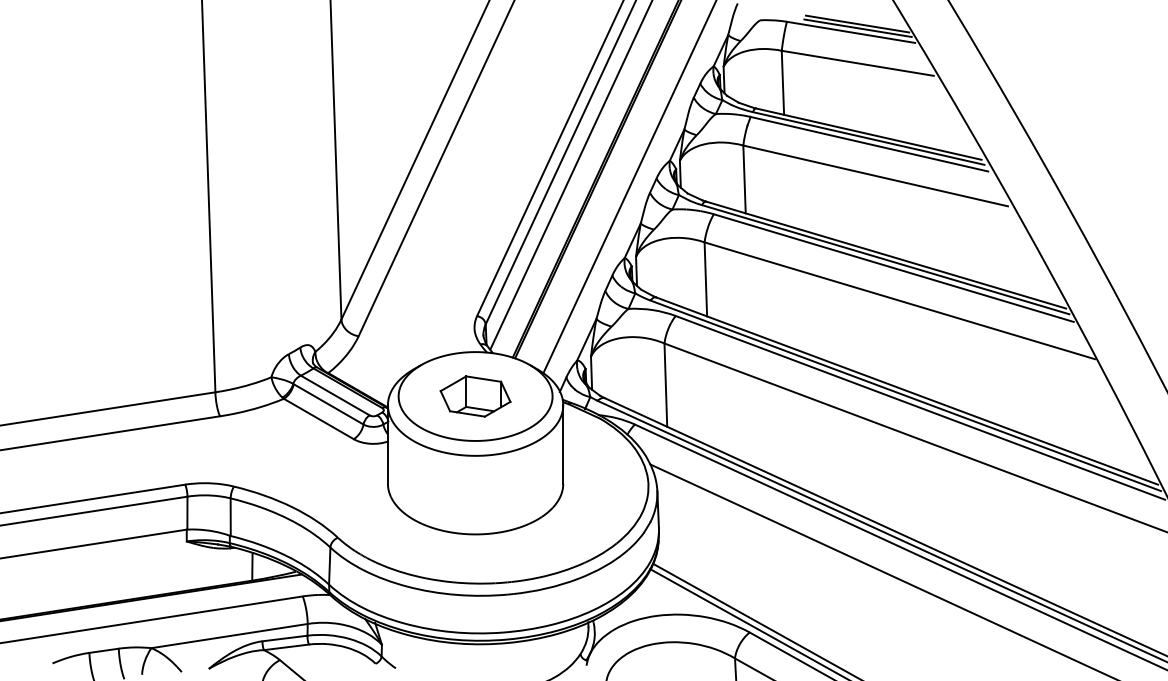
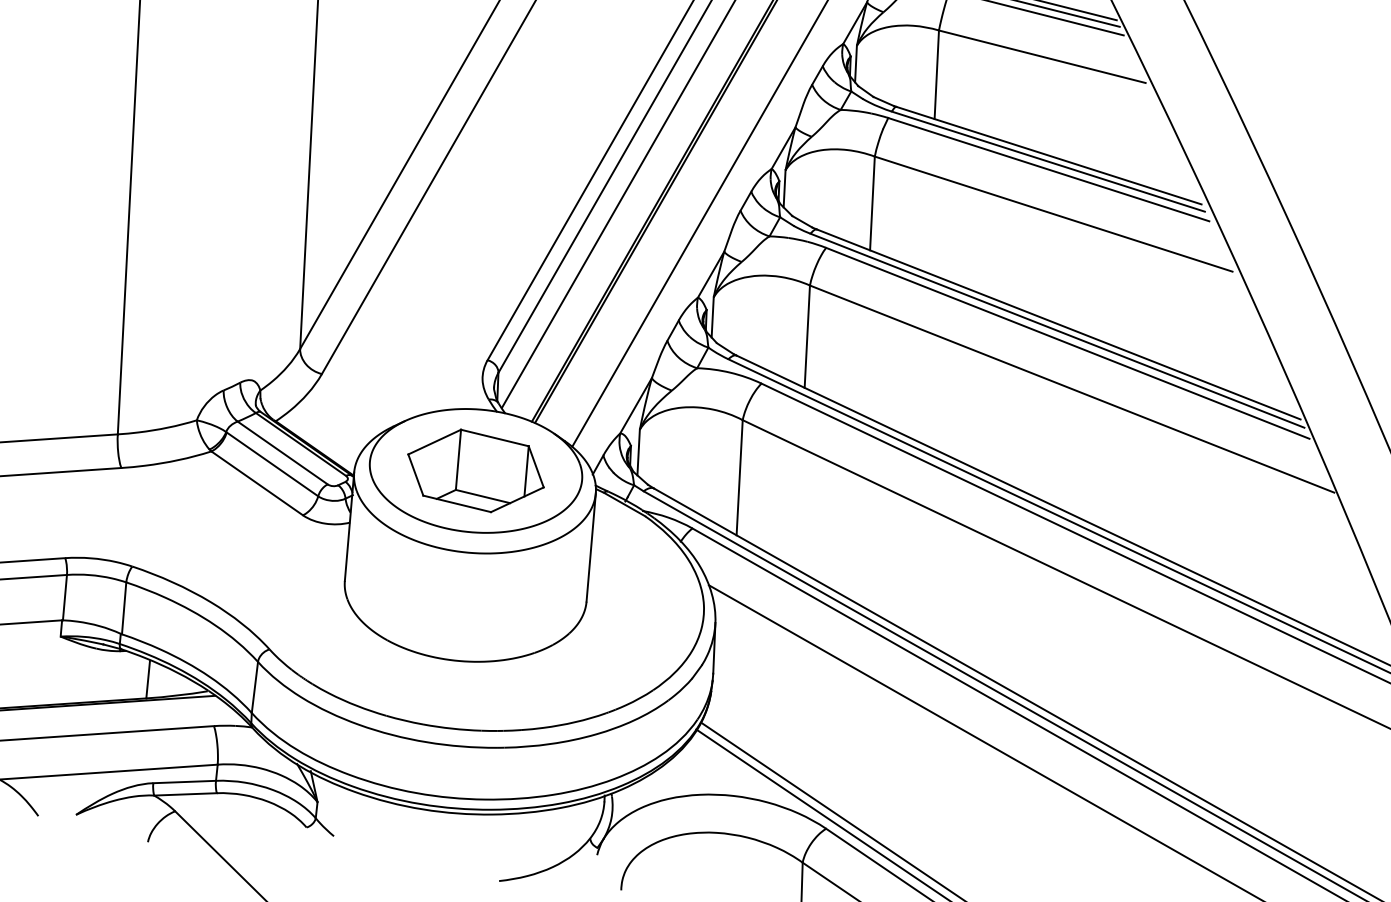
part: (475, 396) -> (475, 470), size x1.43

